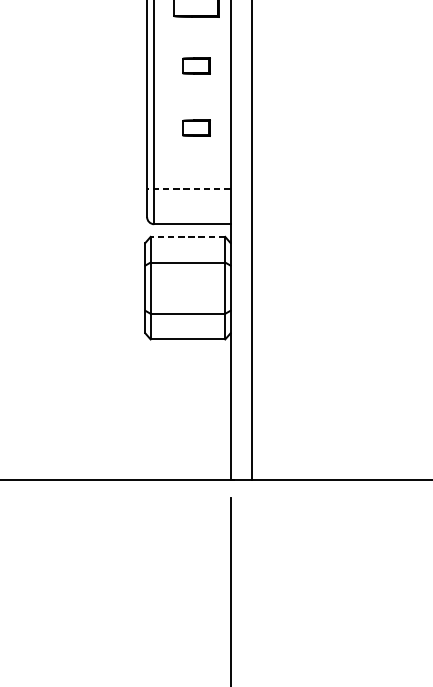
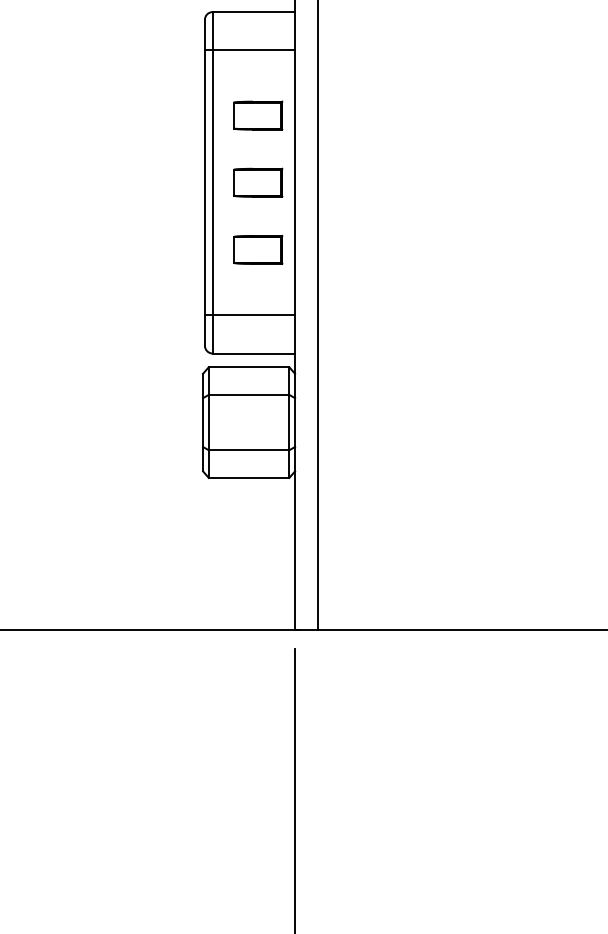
part: (196, 65) -> (258, 182), size x1.67
part: (196, 127) -> (258, 249), size x1.67
line: (188, 189) -> (249, 315), dashed -> solid
line: (187, 237) -> (248, 367), dashed -> solid

